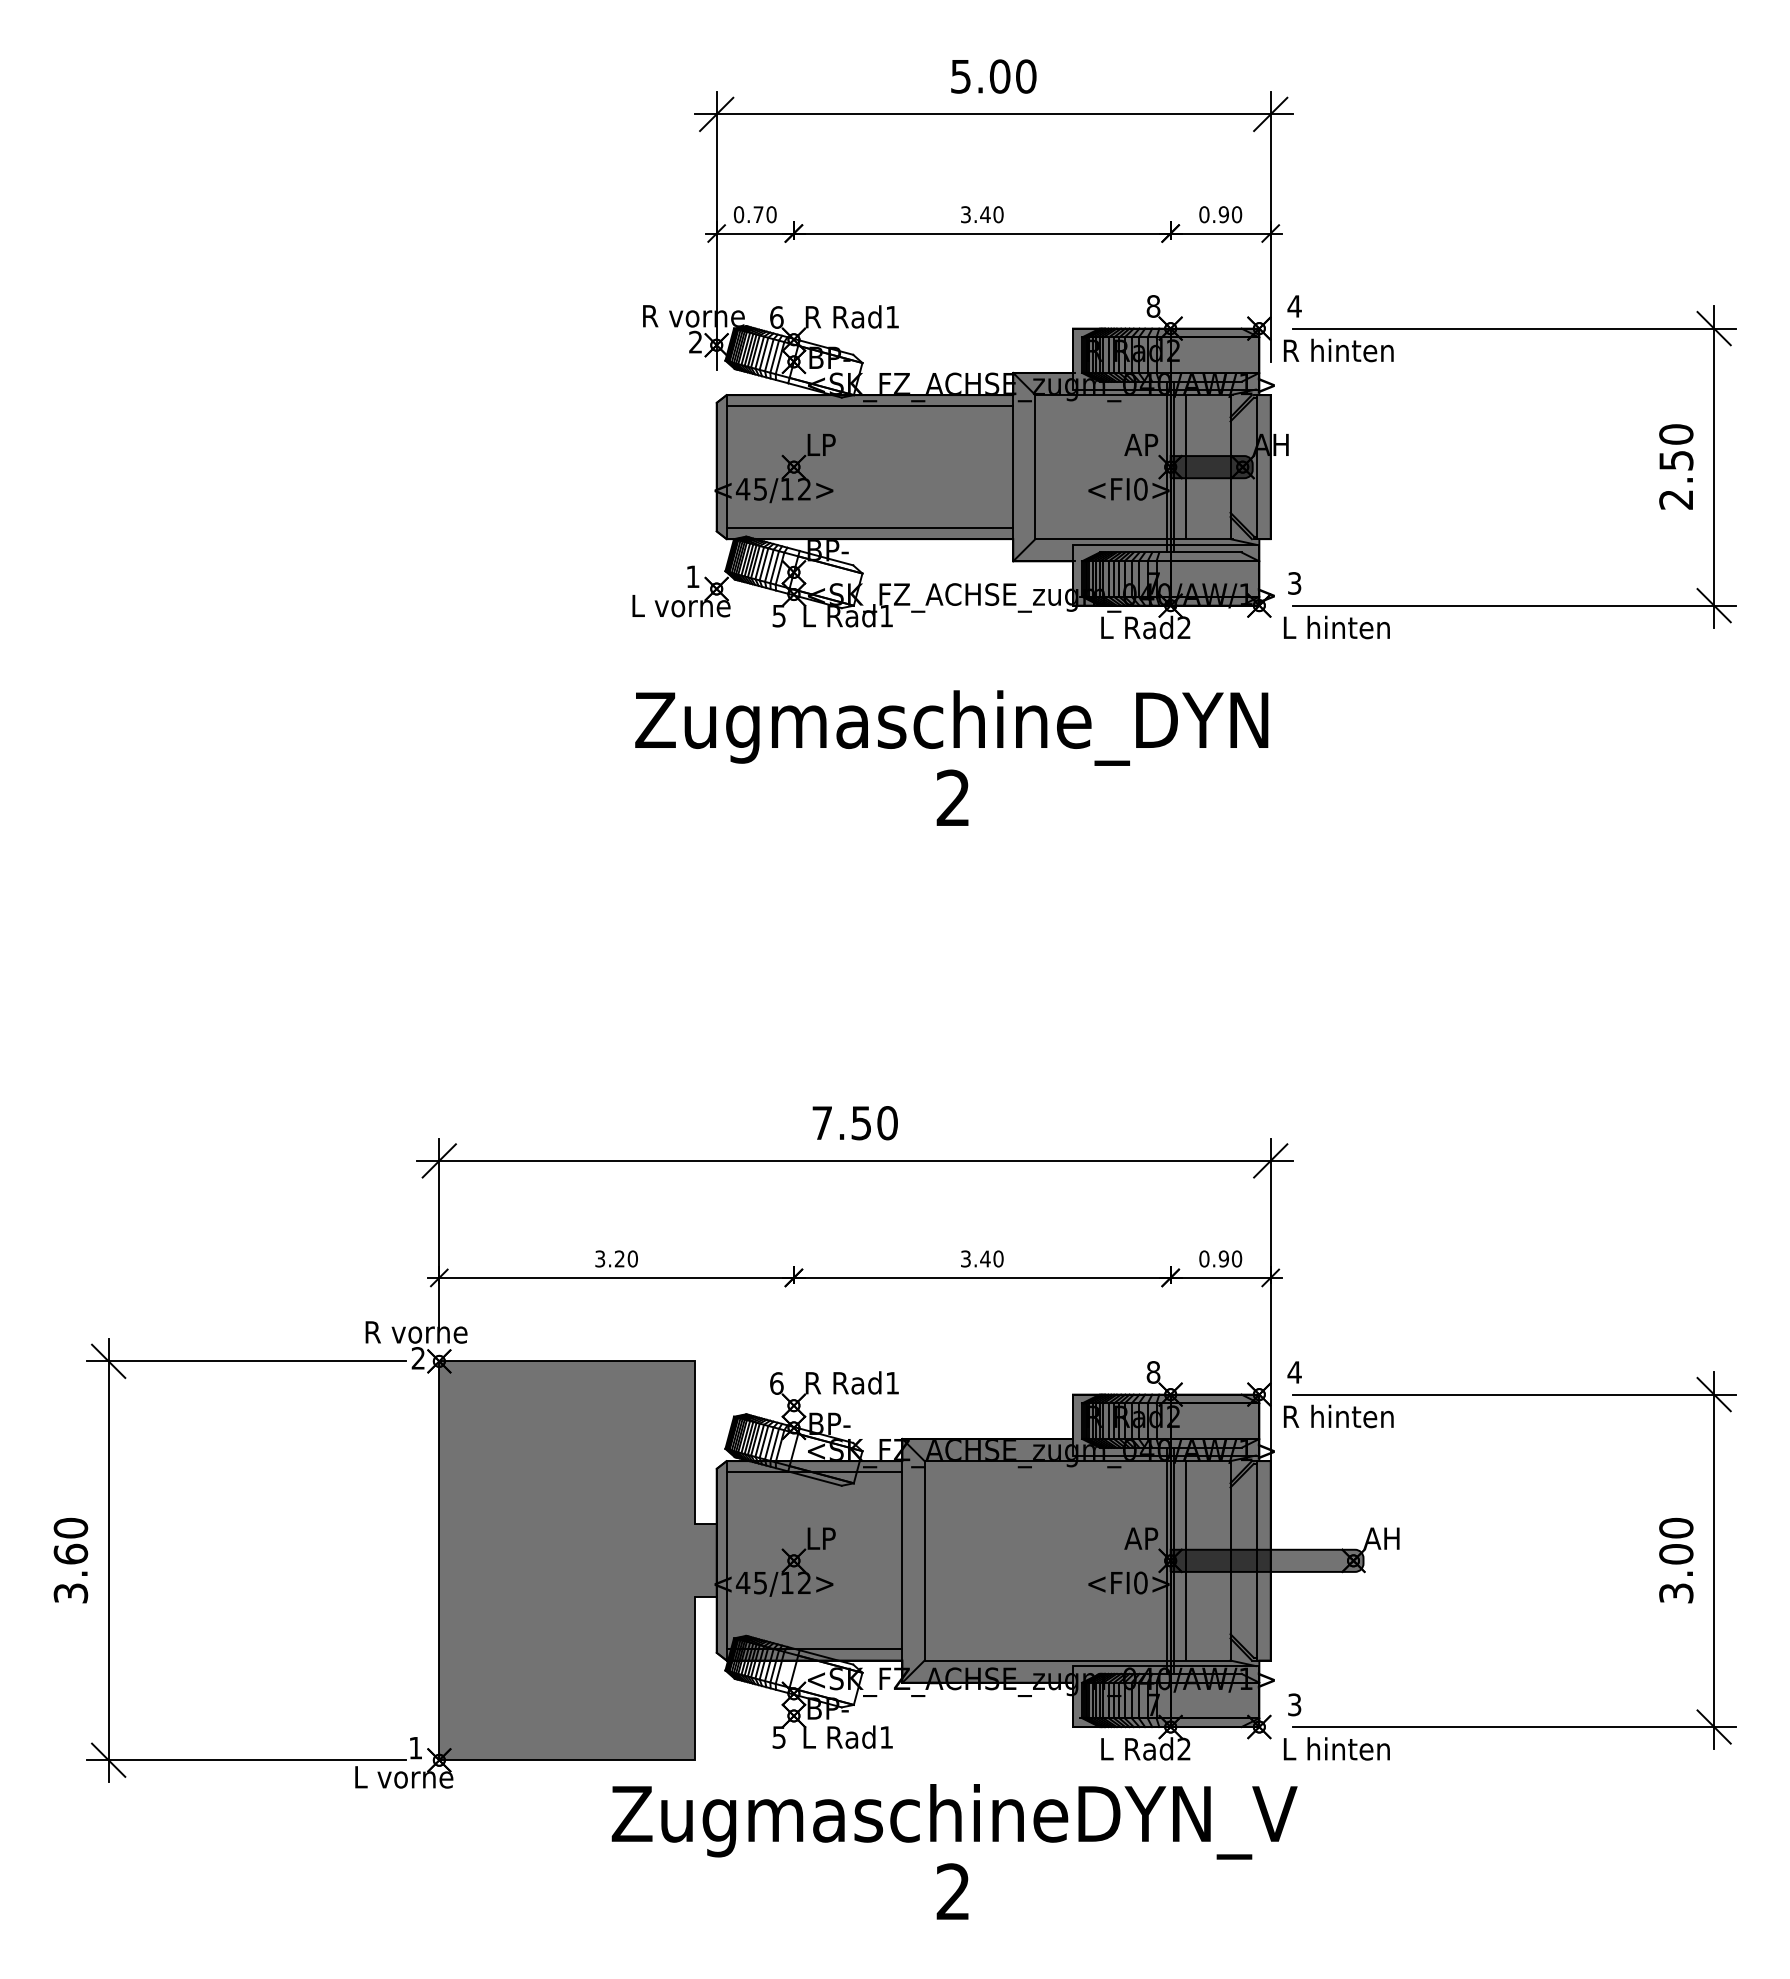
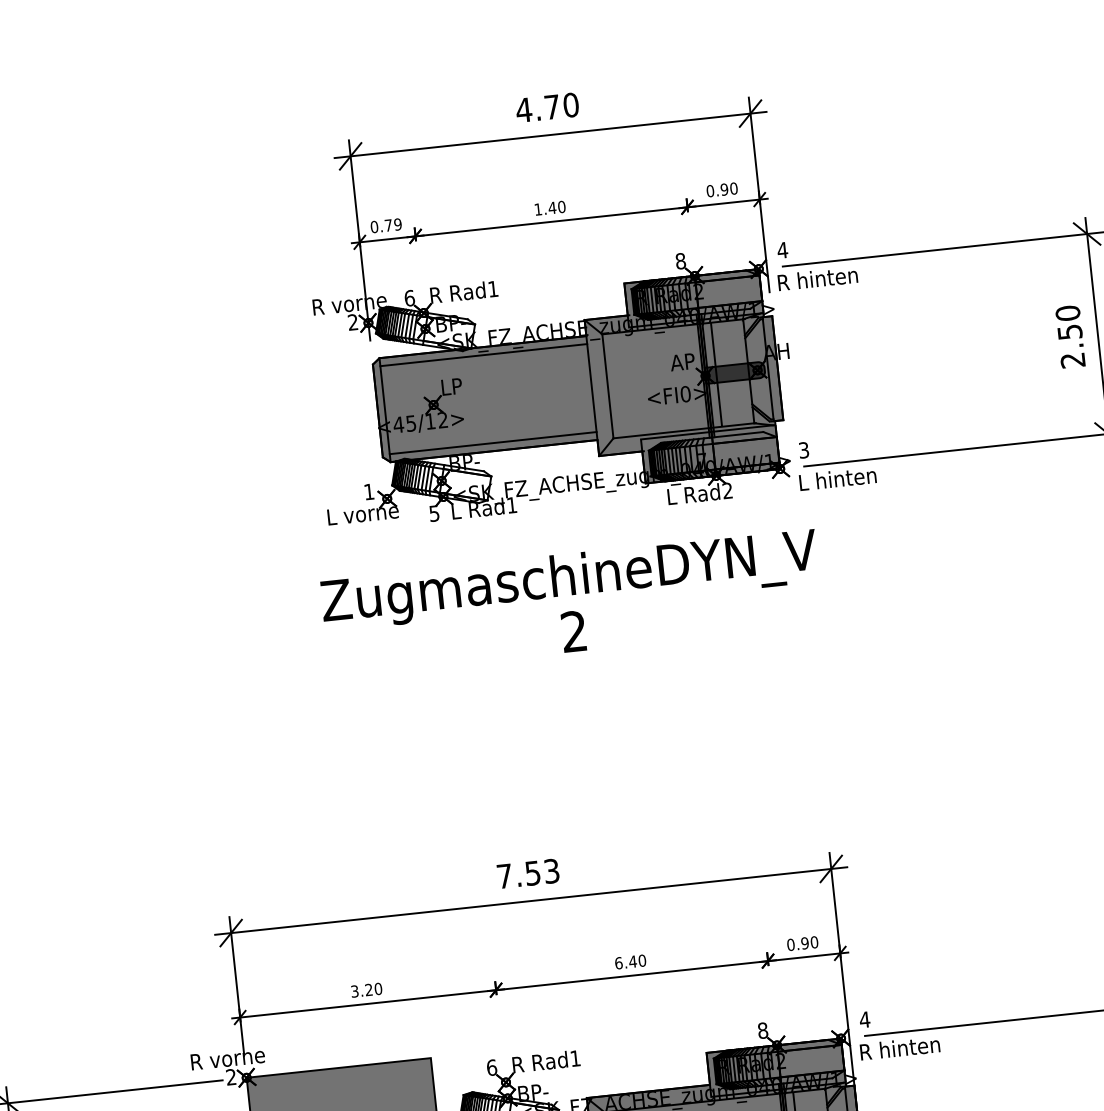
text: (980, 76) -> (538, 108), 5.00 -> 4.70
text: (771, 214) -> (397, 224), 0.70 -> 0.79
text: (965, 214) -> (537, 209), 3.40 -> 1.40
text: (954, 727) -> (569, 580), Zugmaschine_DYN -> ZugmaschineDYN_V
text: (887, 1123) -> (551, 871), 7.50 -> 7.53
text: (966, 1258) -> (619, 962), 3.40 -> 6.40

